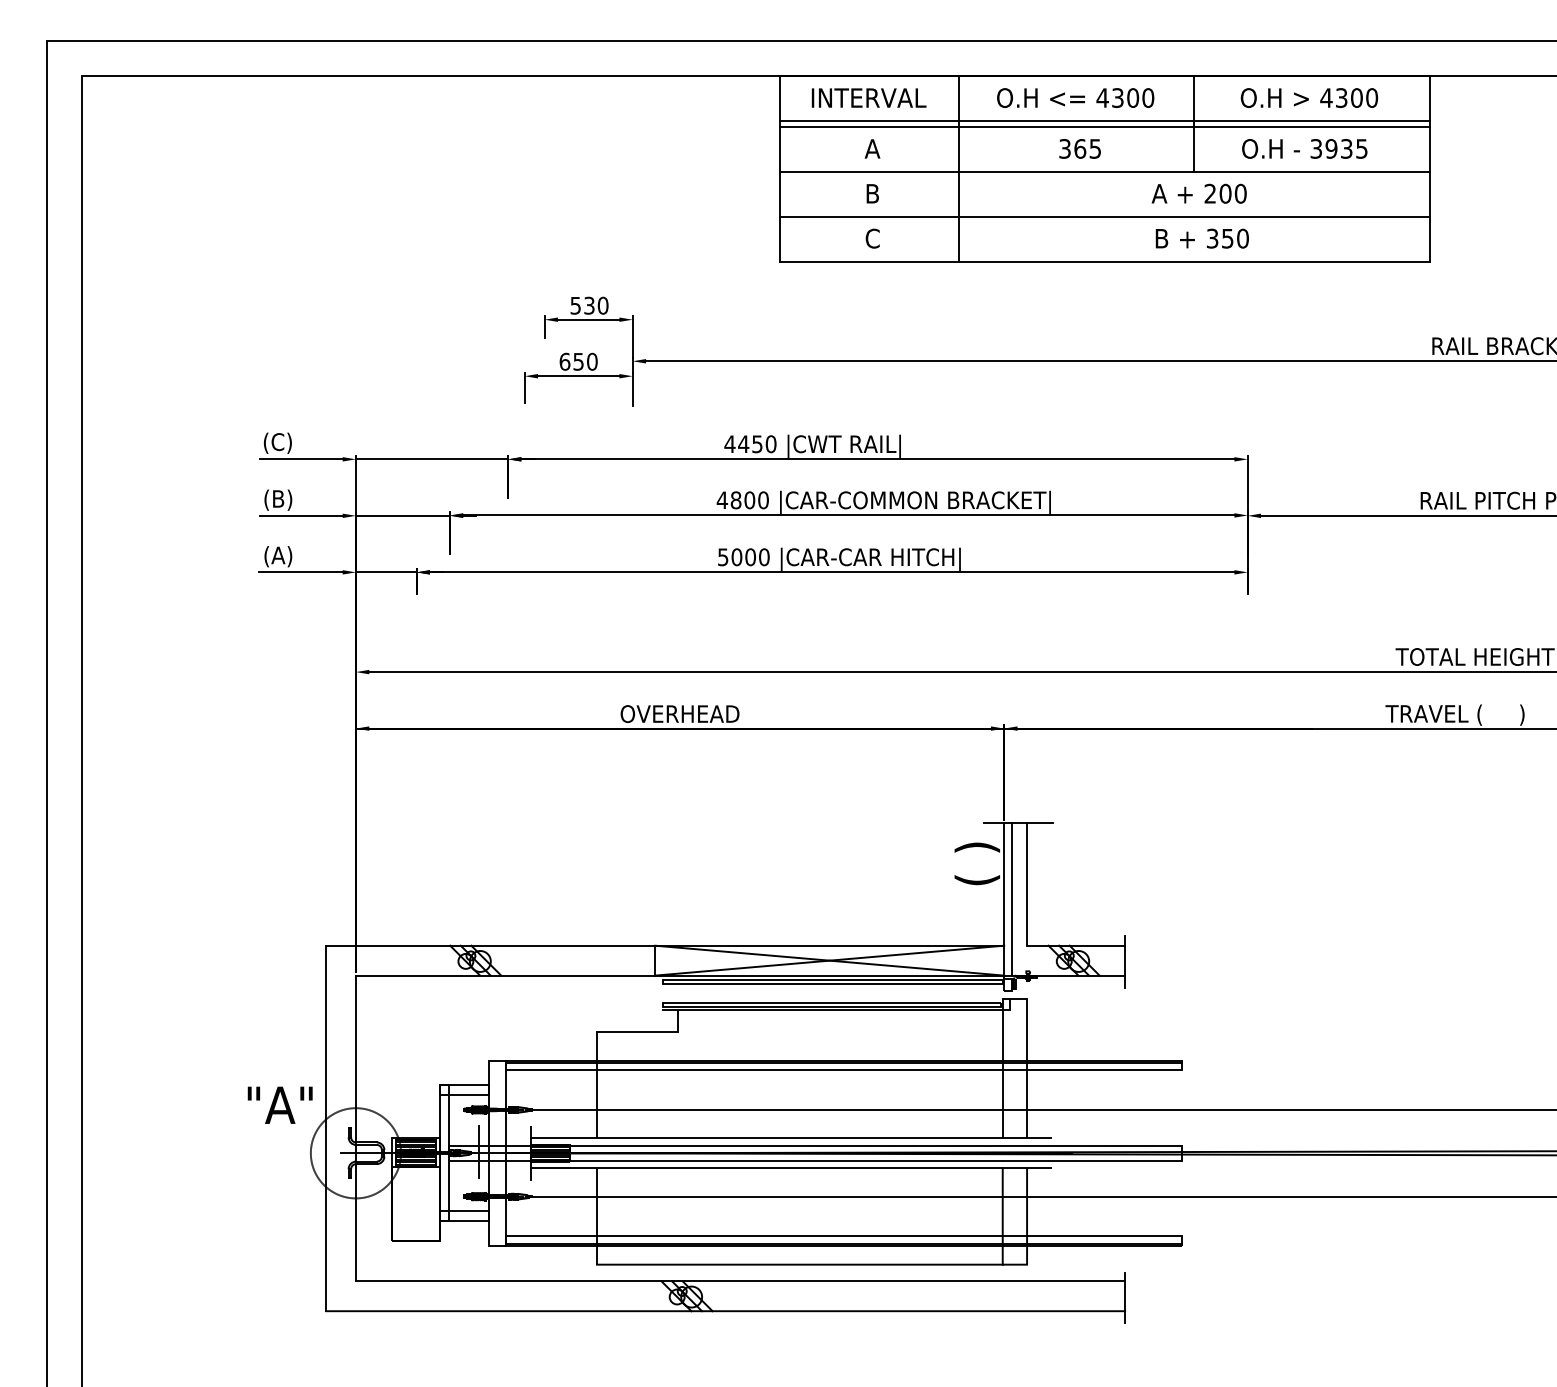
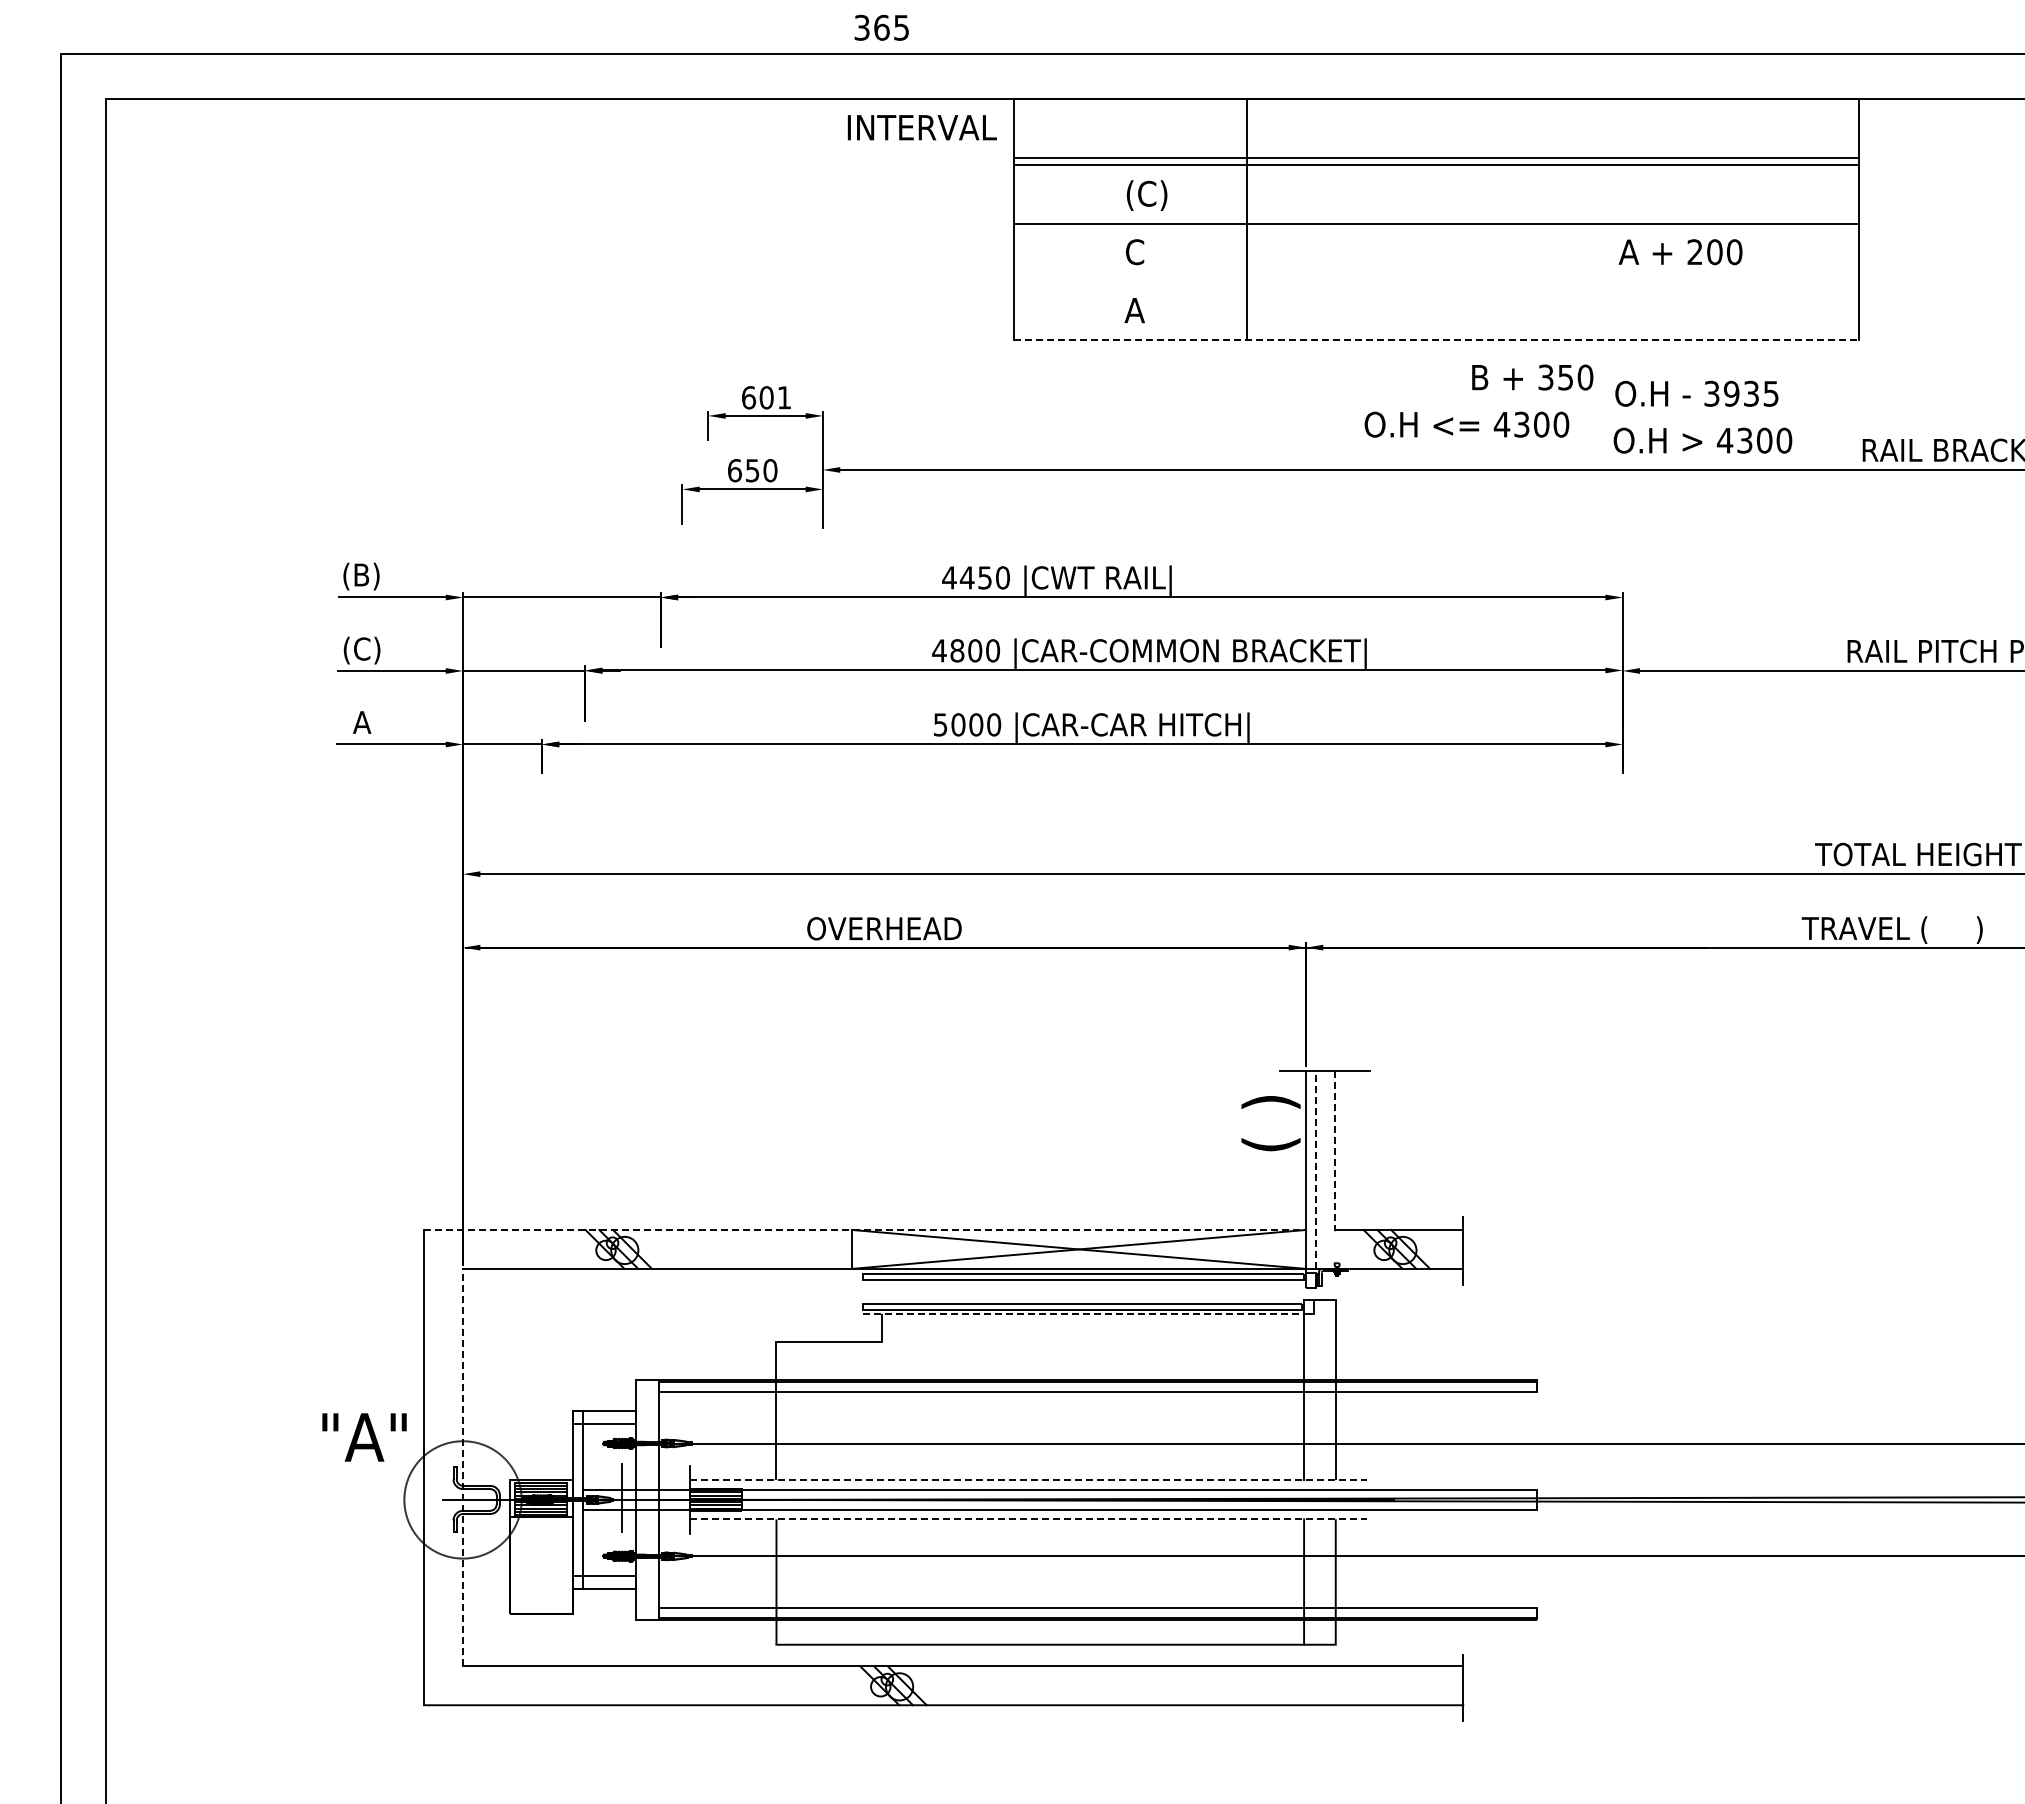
text: (868, 97) -> (921, 127), moved
text: (1075, 97) -> (1466, 424), moved
text: (1309, 97) -> (1702, 440), moved
line: (1194, 124) -> (1553, 161), removed
text: (1079, 148) -> (881, 27), moved
text: (1304, 148) -> (1696, 393), moved
text: (880, 150) -> (1145, 195), A -> (C)
text: (873, 194) -> (1135, 252), B -> C
text: (1199, 194) -> (1680, 252), moved
line: (1104, 217) -> (1436, 282), removed
text: (872, 238) -> (1134, 310), C -> A
text: (1202, 238) -> (1532, 377), moved
line: (1104, 261) -> (1436, 340), solid -> dashed
text: (589, 305) -> (766, 397), 530 -> 601
text: (277, 443) -> (361, 576), (C) -> (B)
text: (277, 500) -> (361, 650), (B) -> (C)
text: (278, 556) -> (362, 723), (A) -> A
line: (1026, 885) -> (1335, 1151), solid -> dashed
line: (1011, 899) -> (1315, 1169), solid -> dashed
line: (665, 945) -> (865, 1229), solid -> dashed
line: (833, 1010) -> (1083, 1314), solid -> dashed
line: (356, 1128) -> (463, 1467), solid -> dashed
line: (790, 1138) -> (1028, 1480), solid -> dashed
line: (790, 1168) -> (1028, 1519), solid -> dashed

